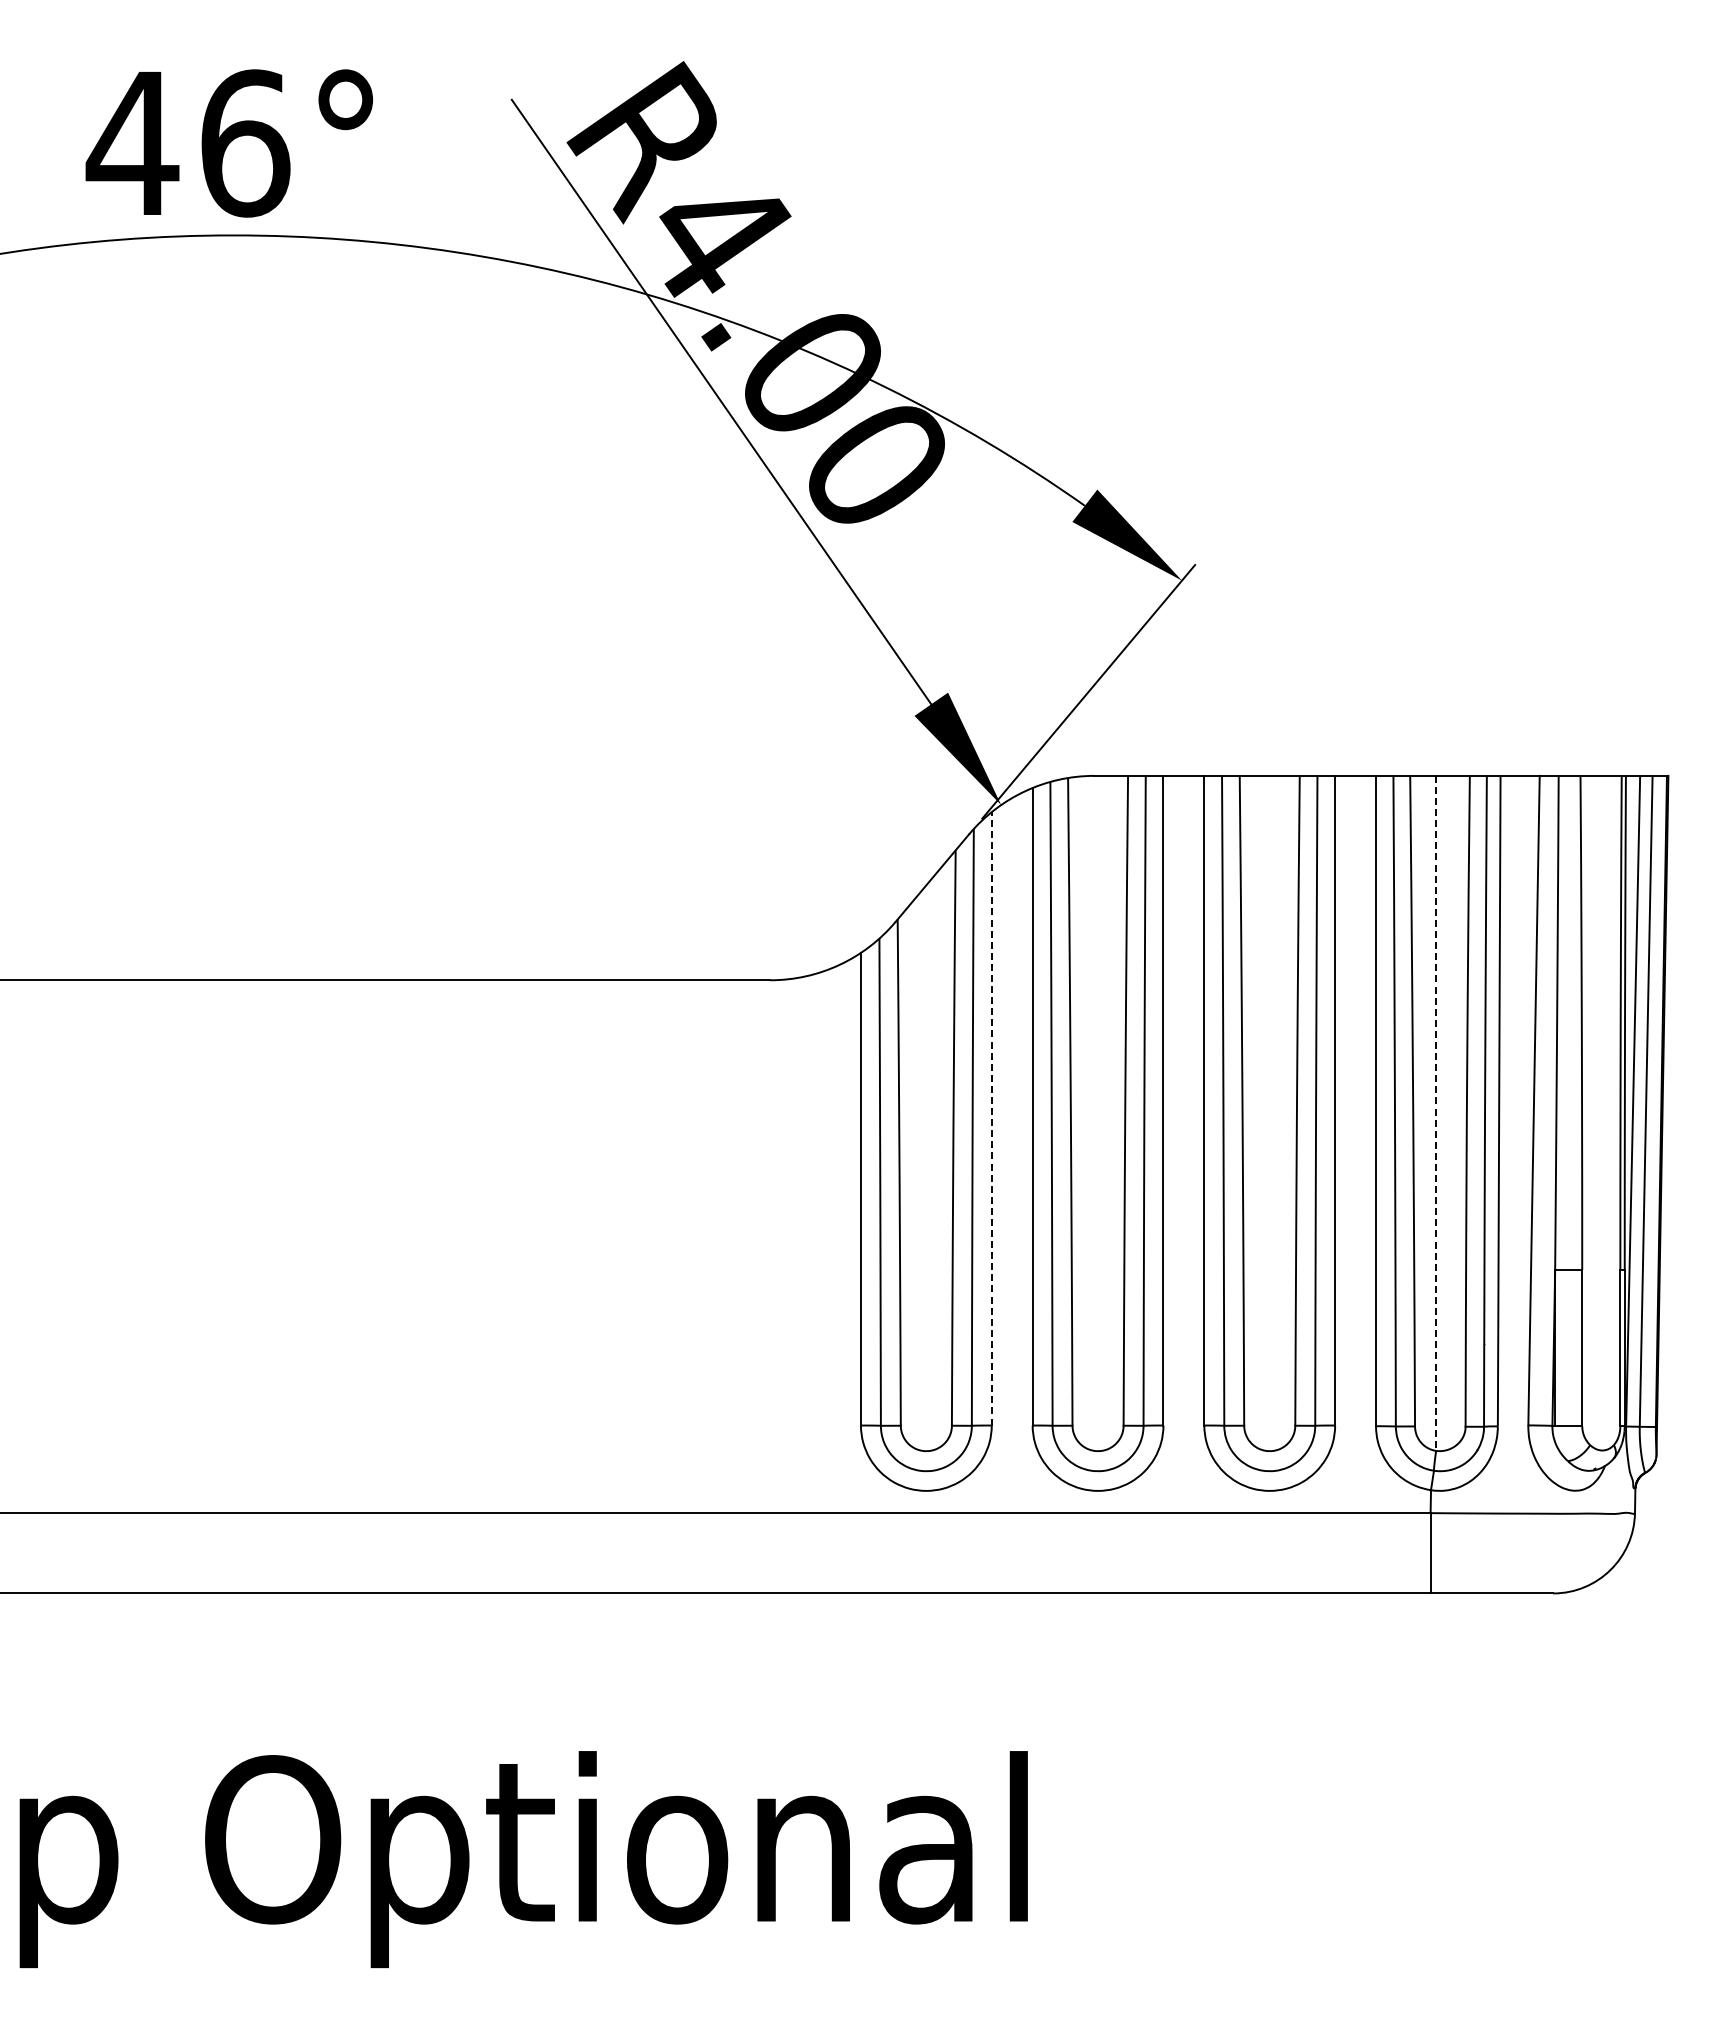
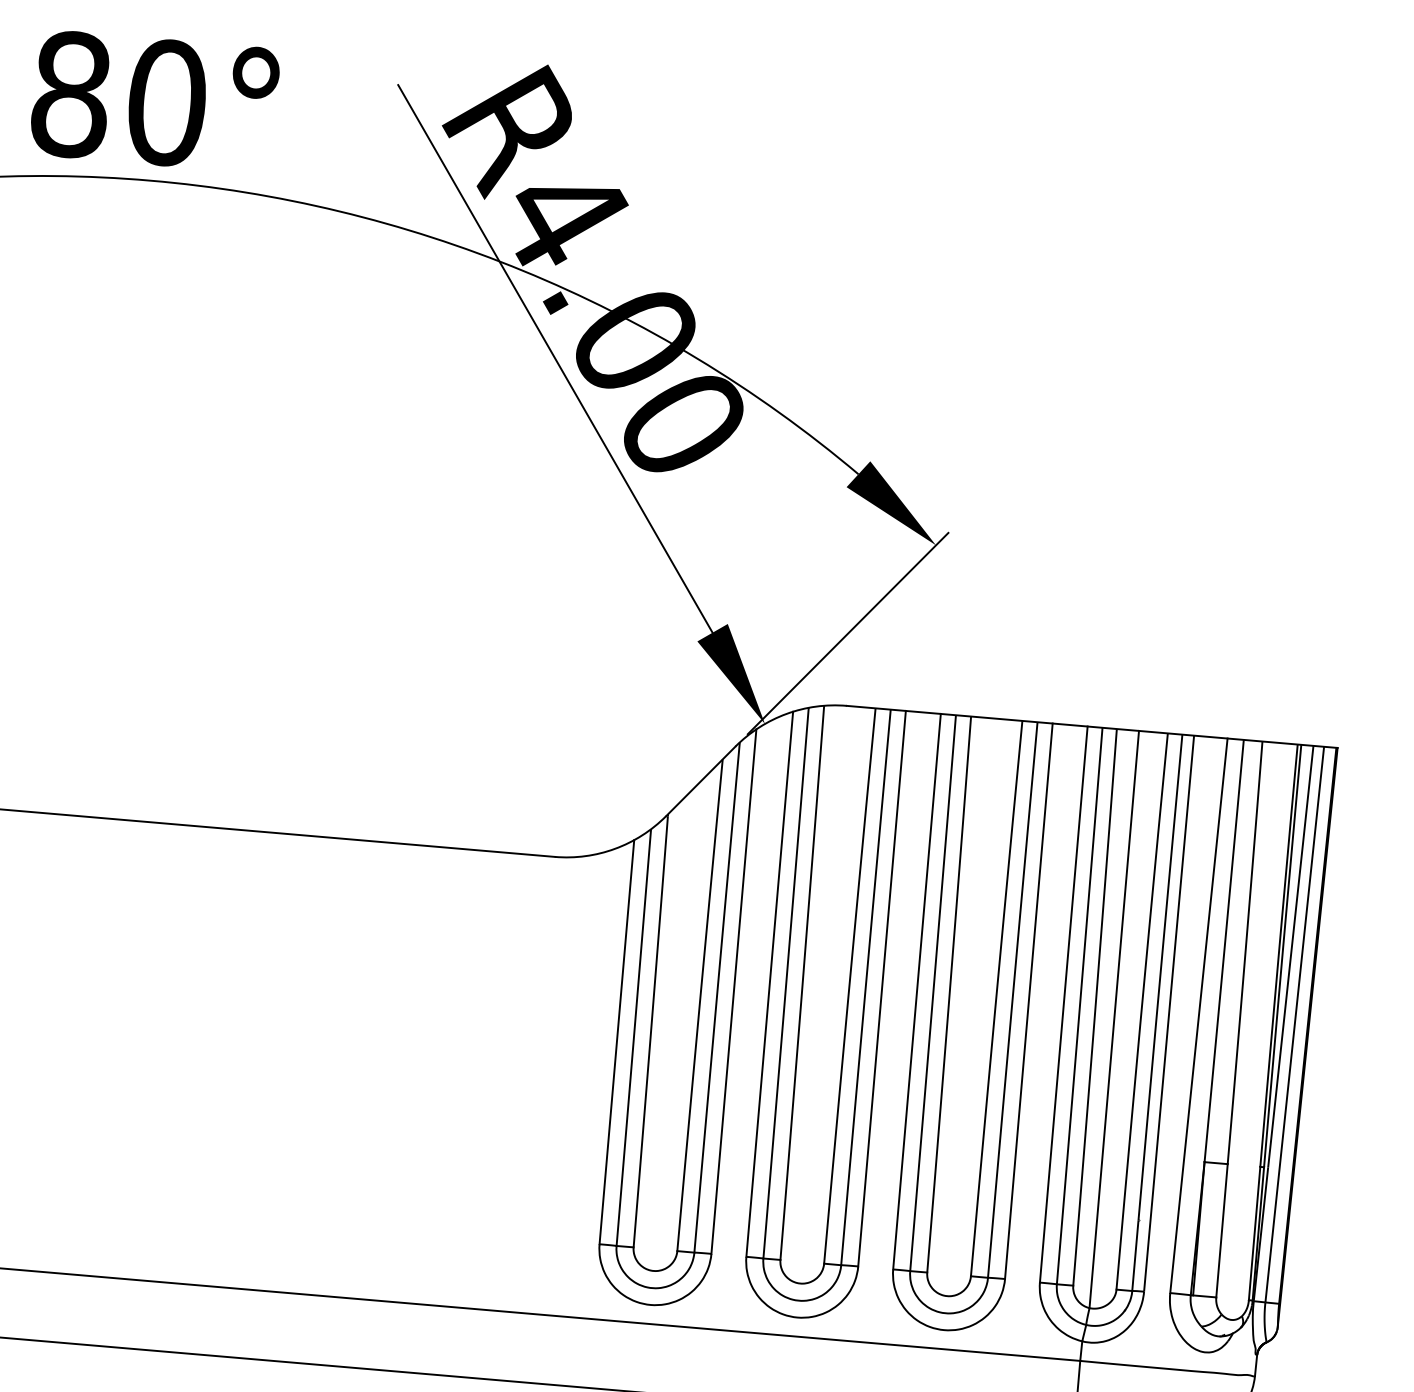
text: (187, 143) -> (117, 98), 46° -> 80°
line: (1436, 1113) -> (1114, 1019), dashed -> solid
line: (991, 1118) -> (733, 991), dashed -> solid

